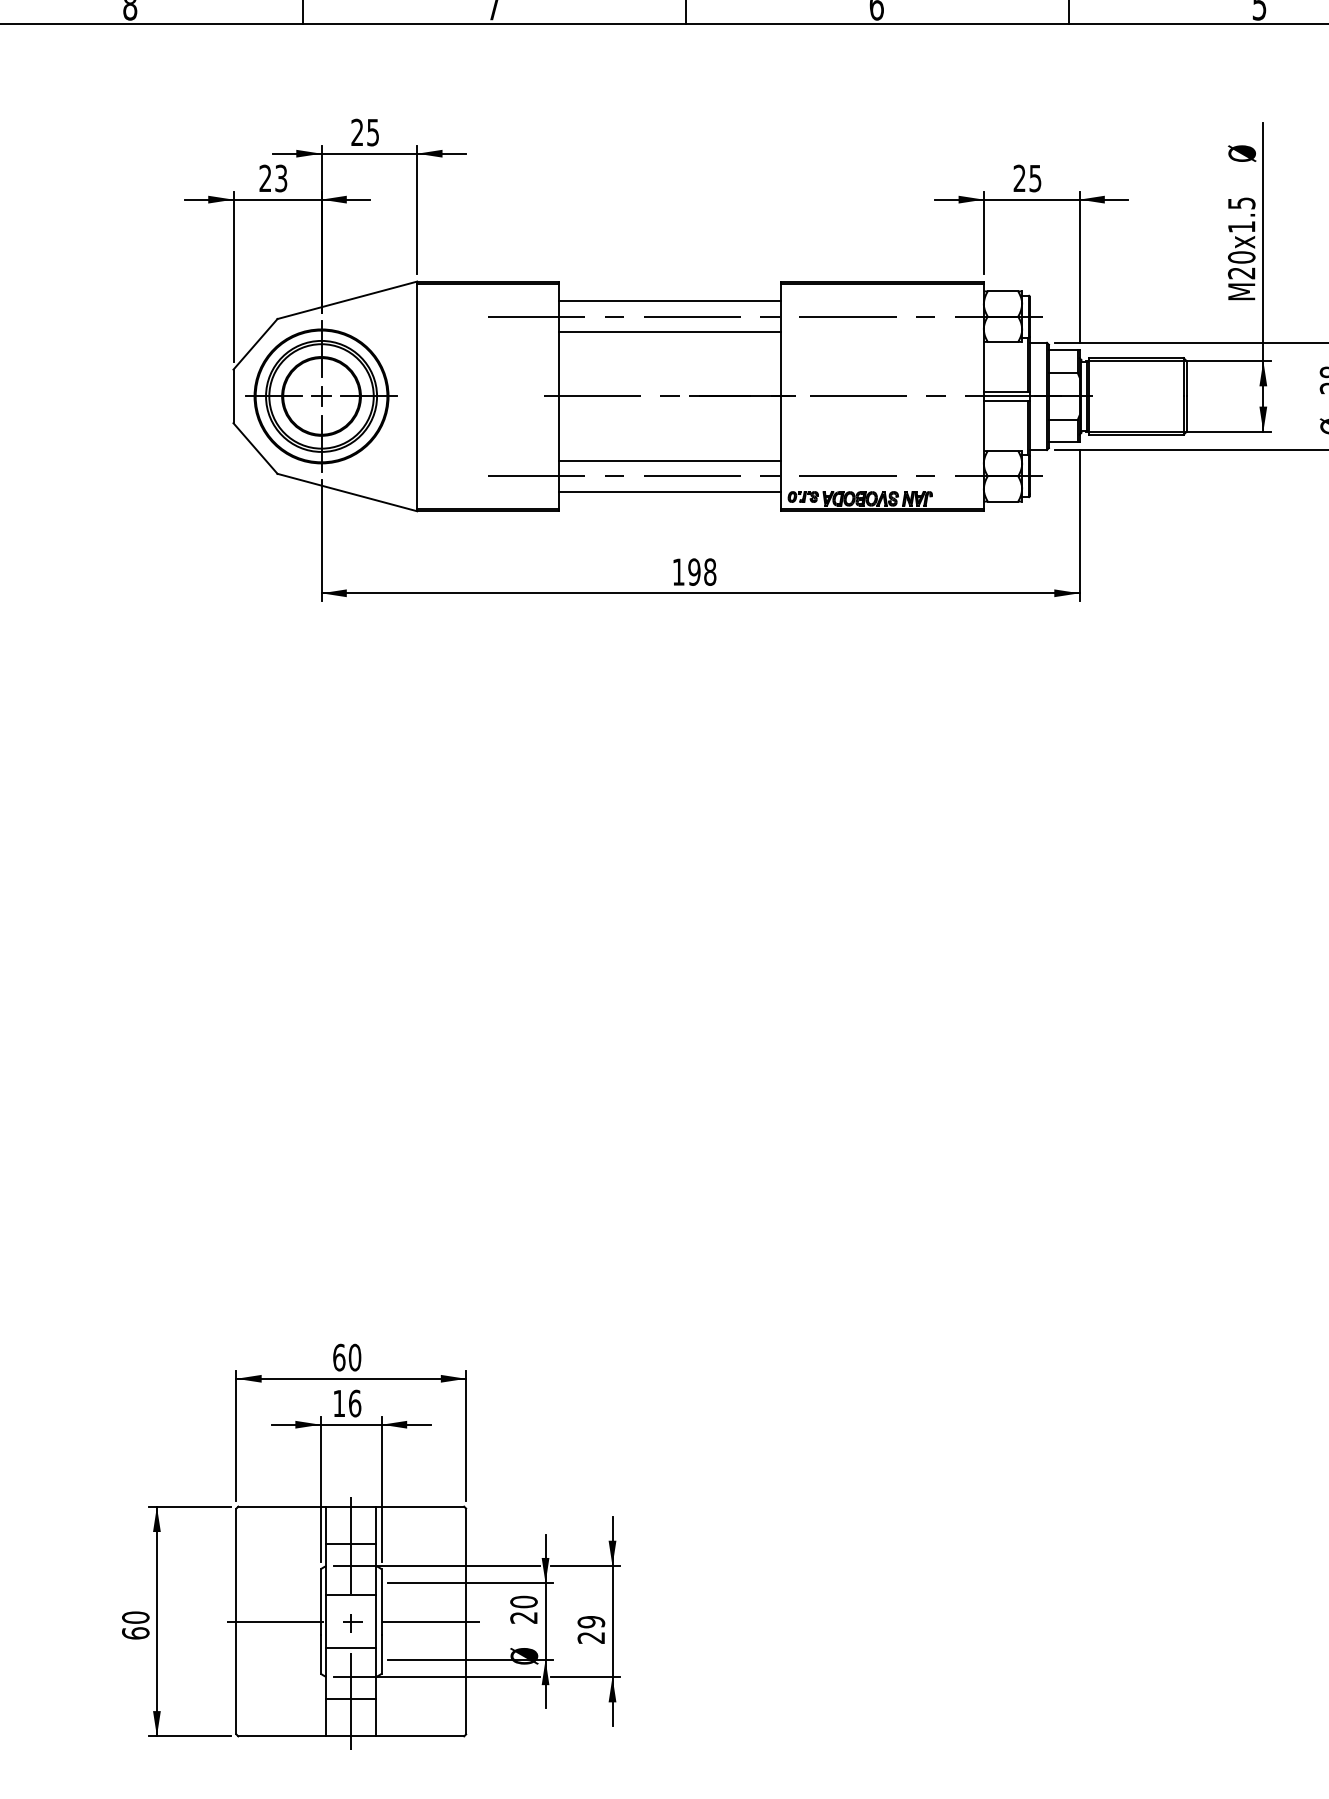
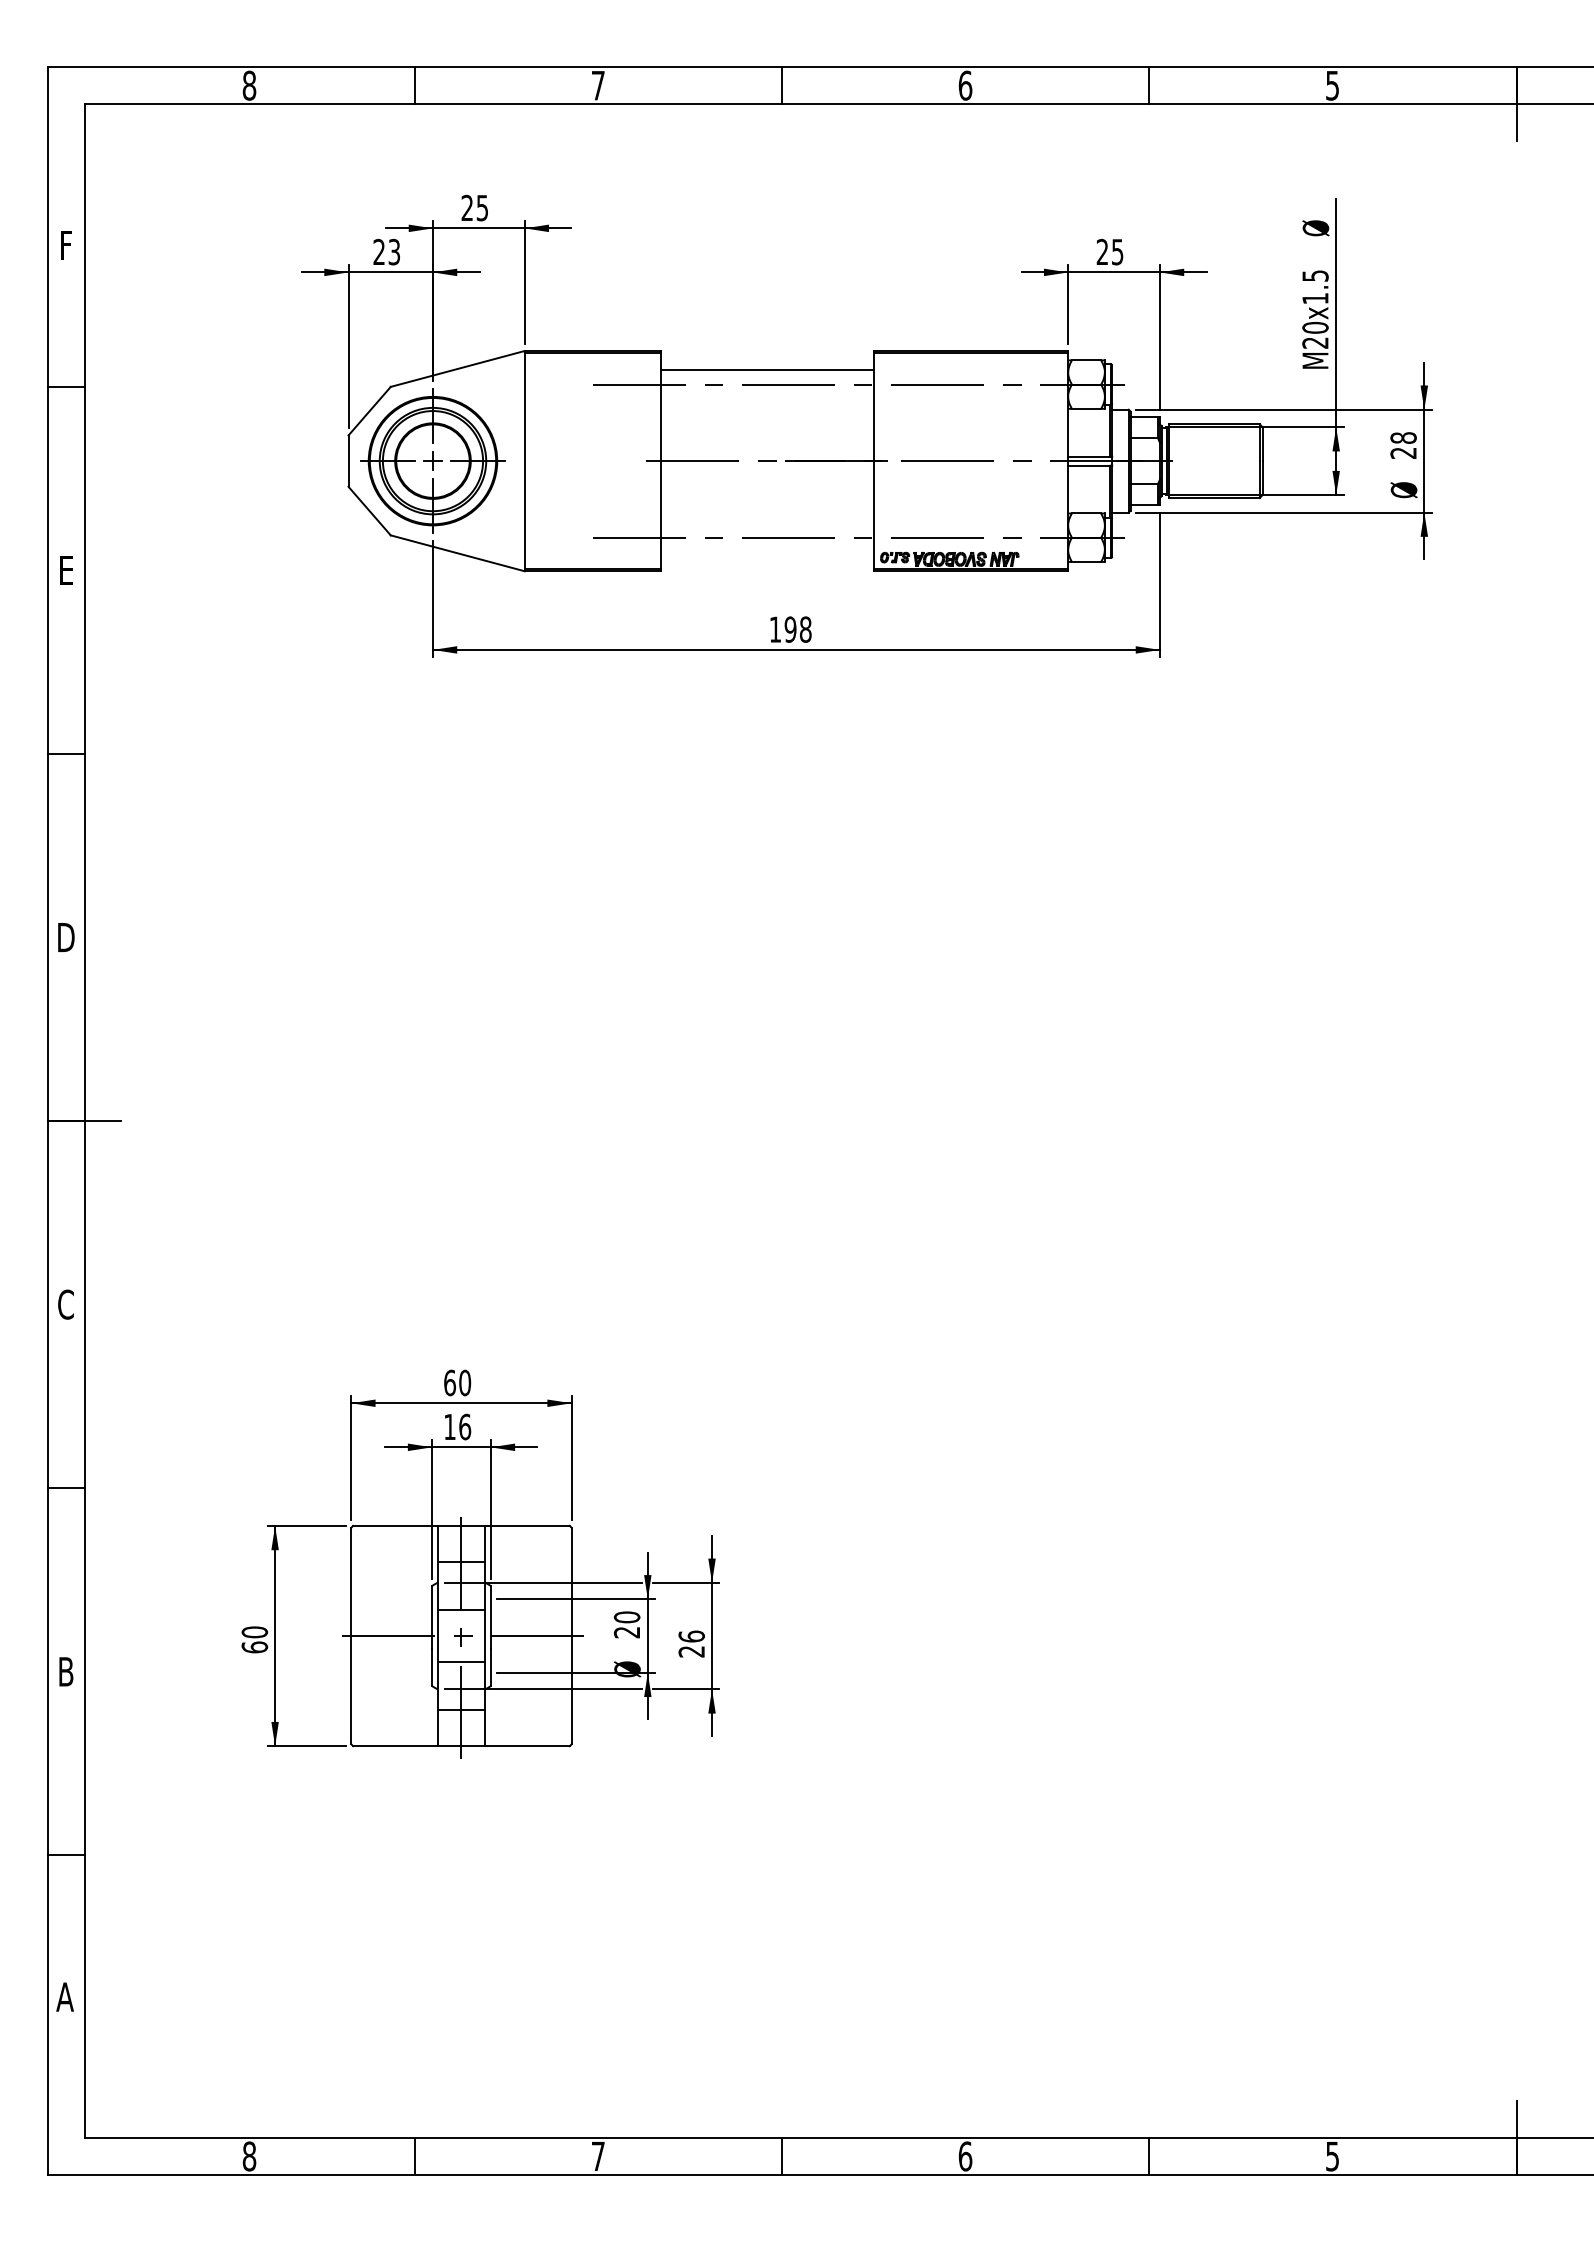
line: (669, 332) -> (766, 399), removed
line: (669, 461) -> (766, 523), removed
line: (669, 491) -> (766, 552), removed
text: (591, 1621) -> (691, 1636), 29 -> 26

